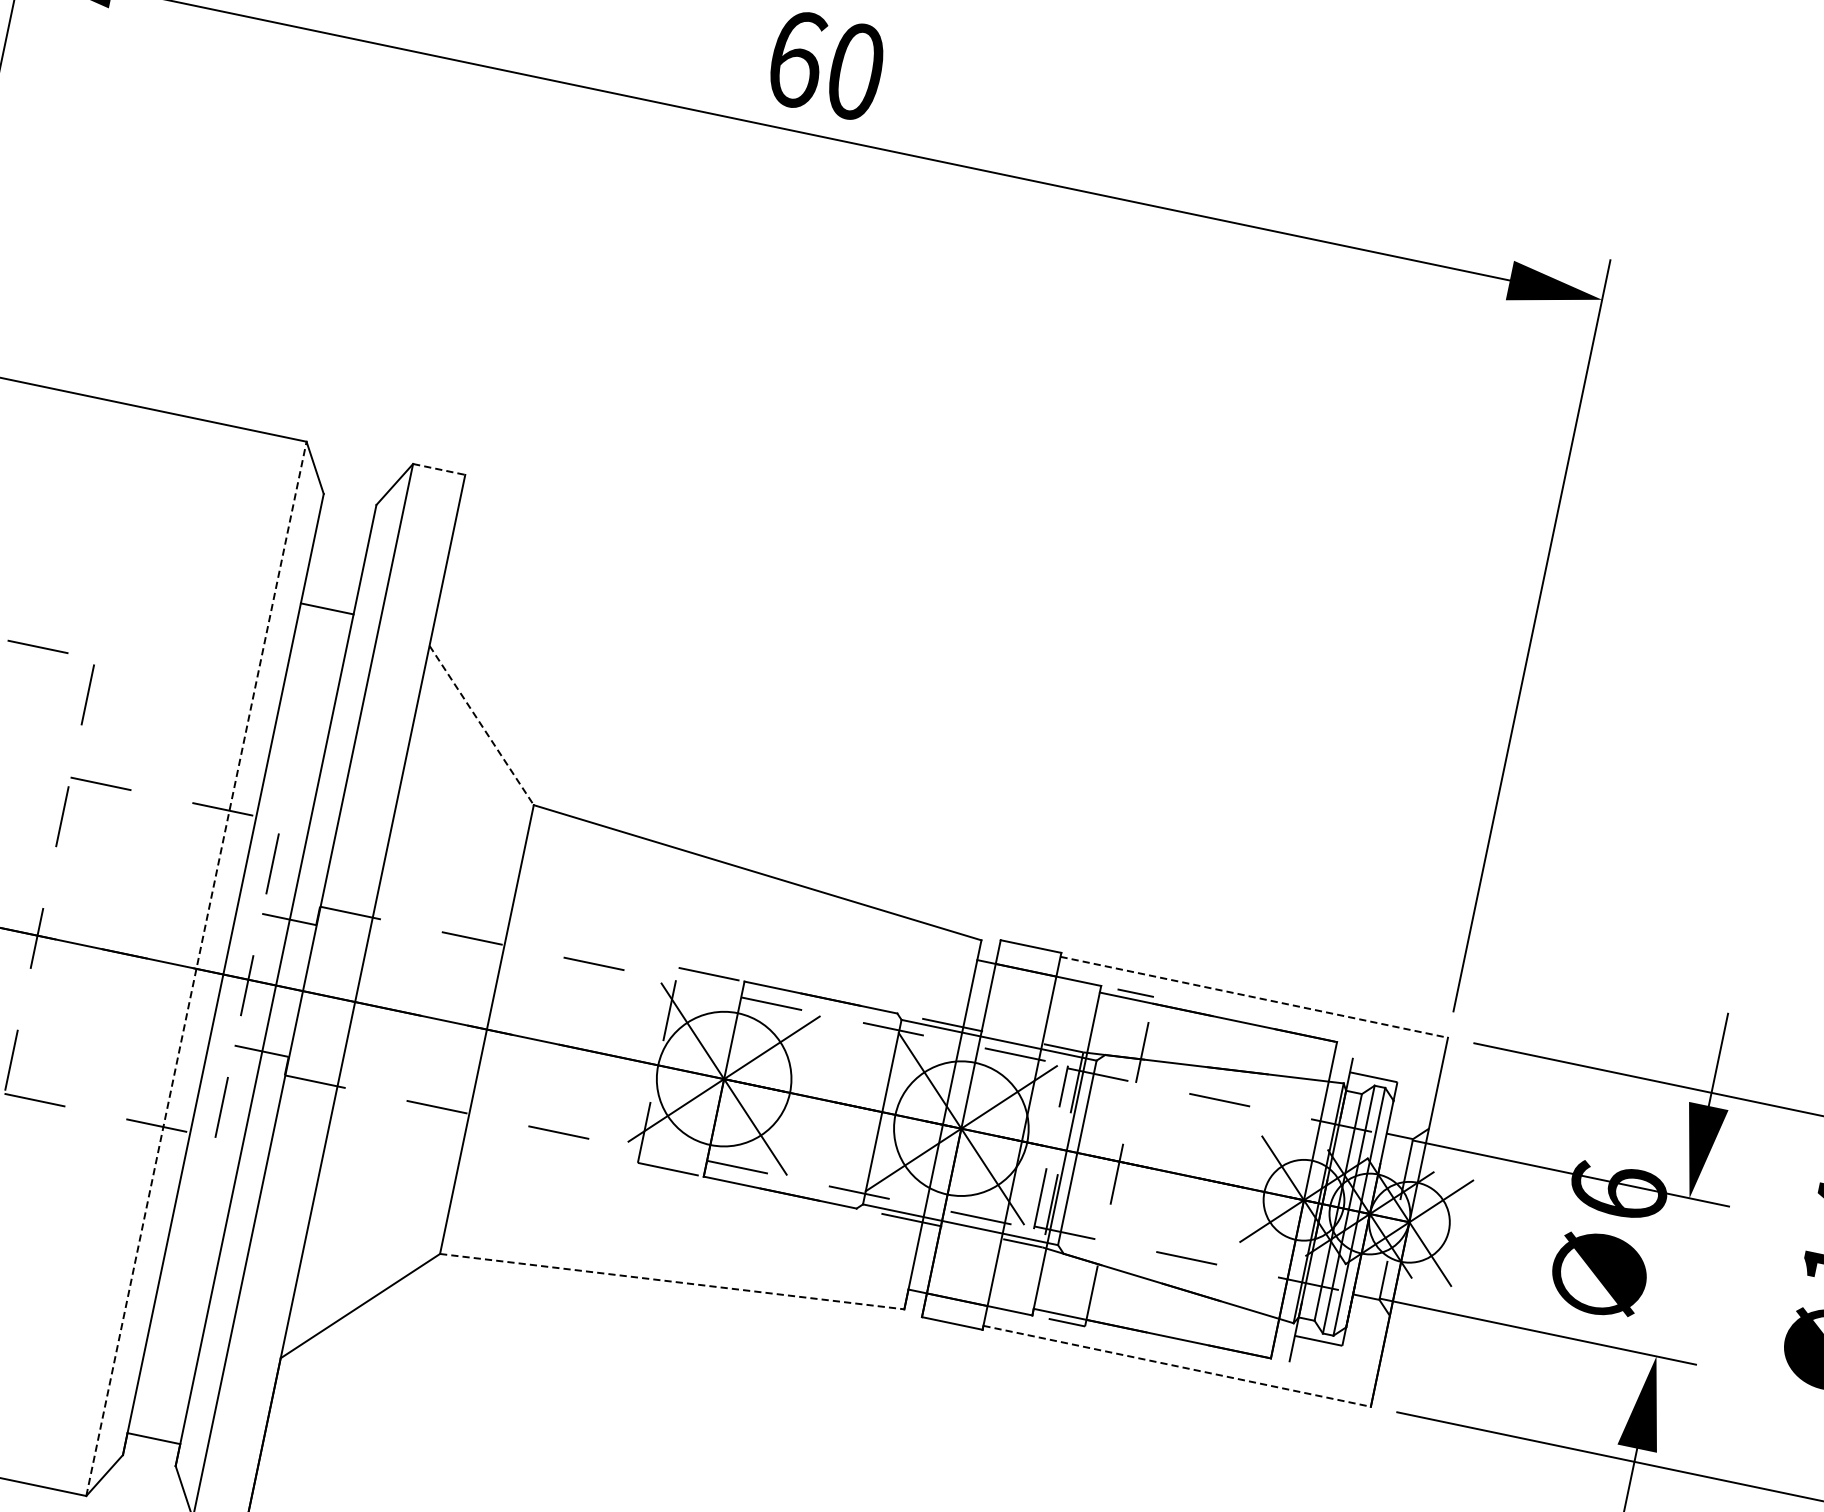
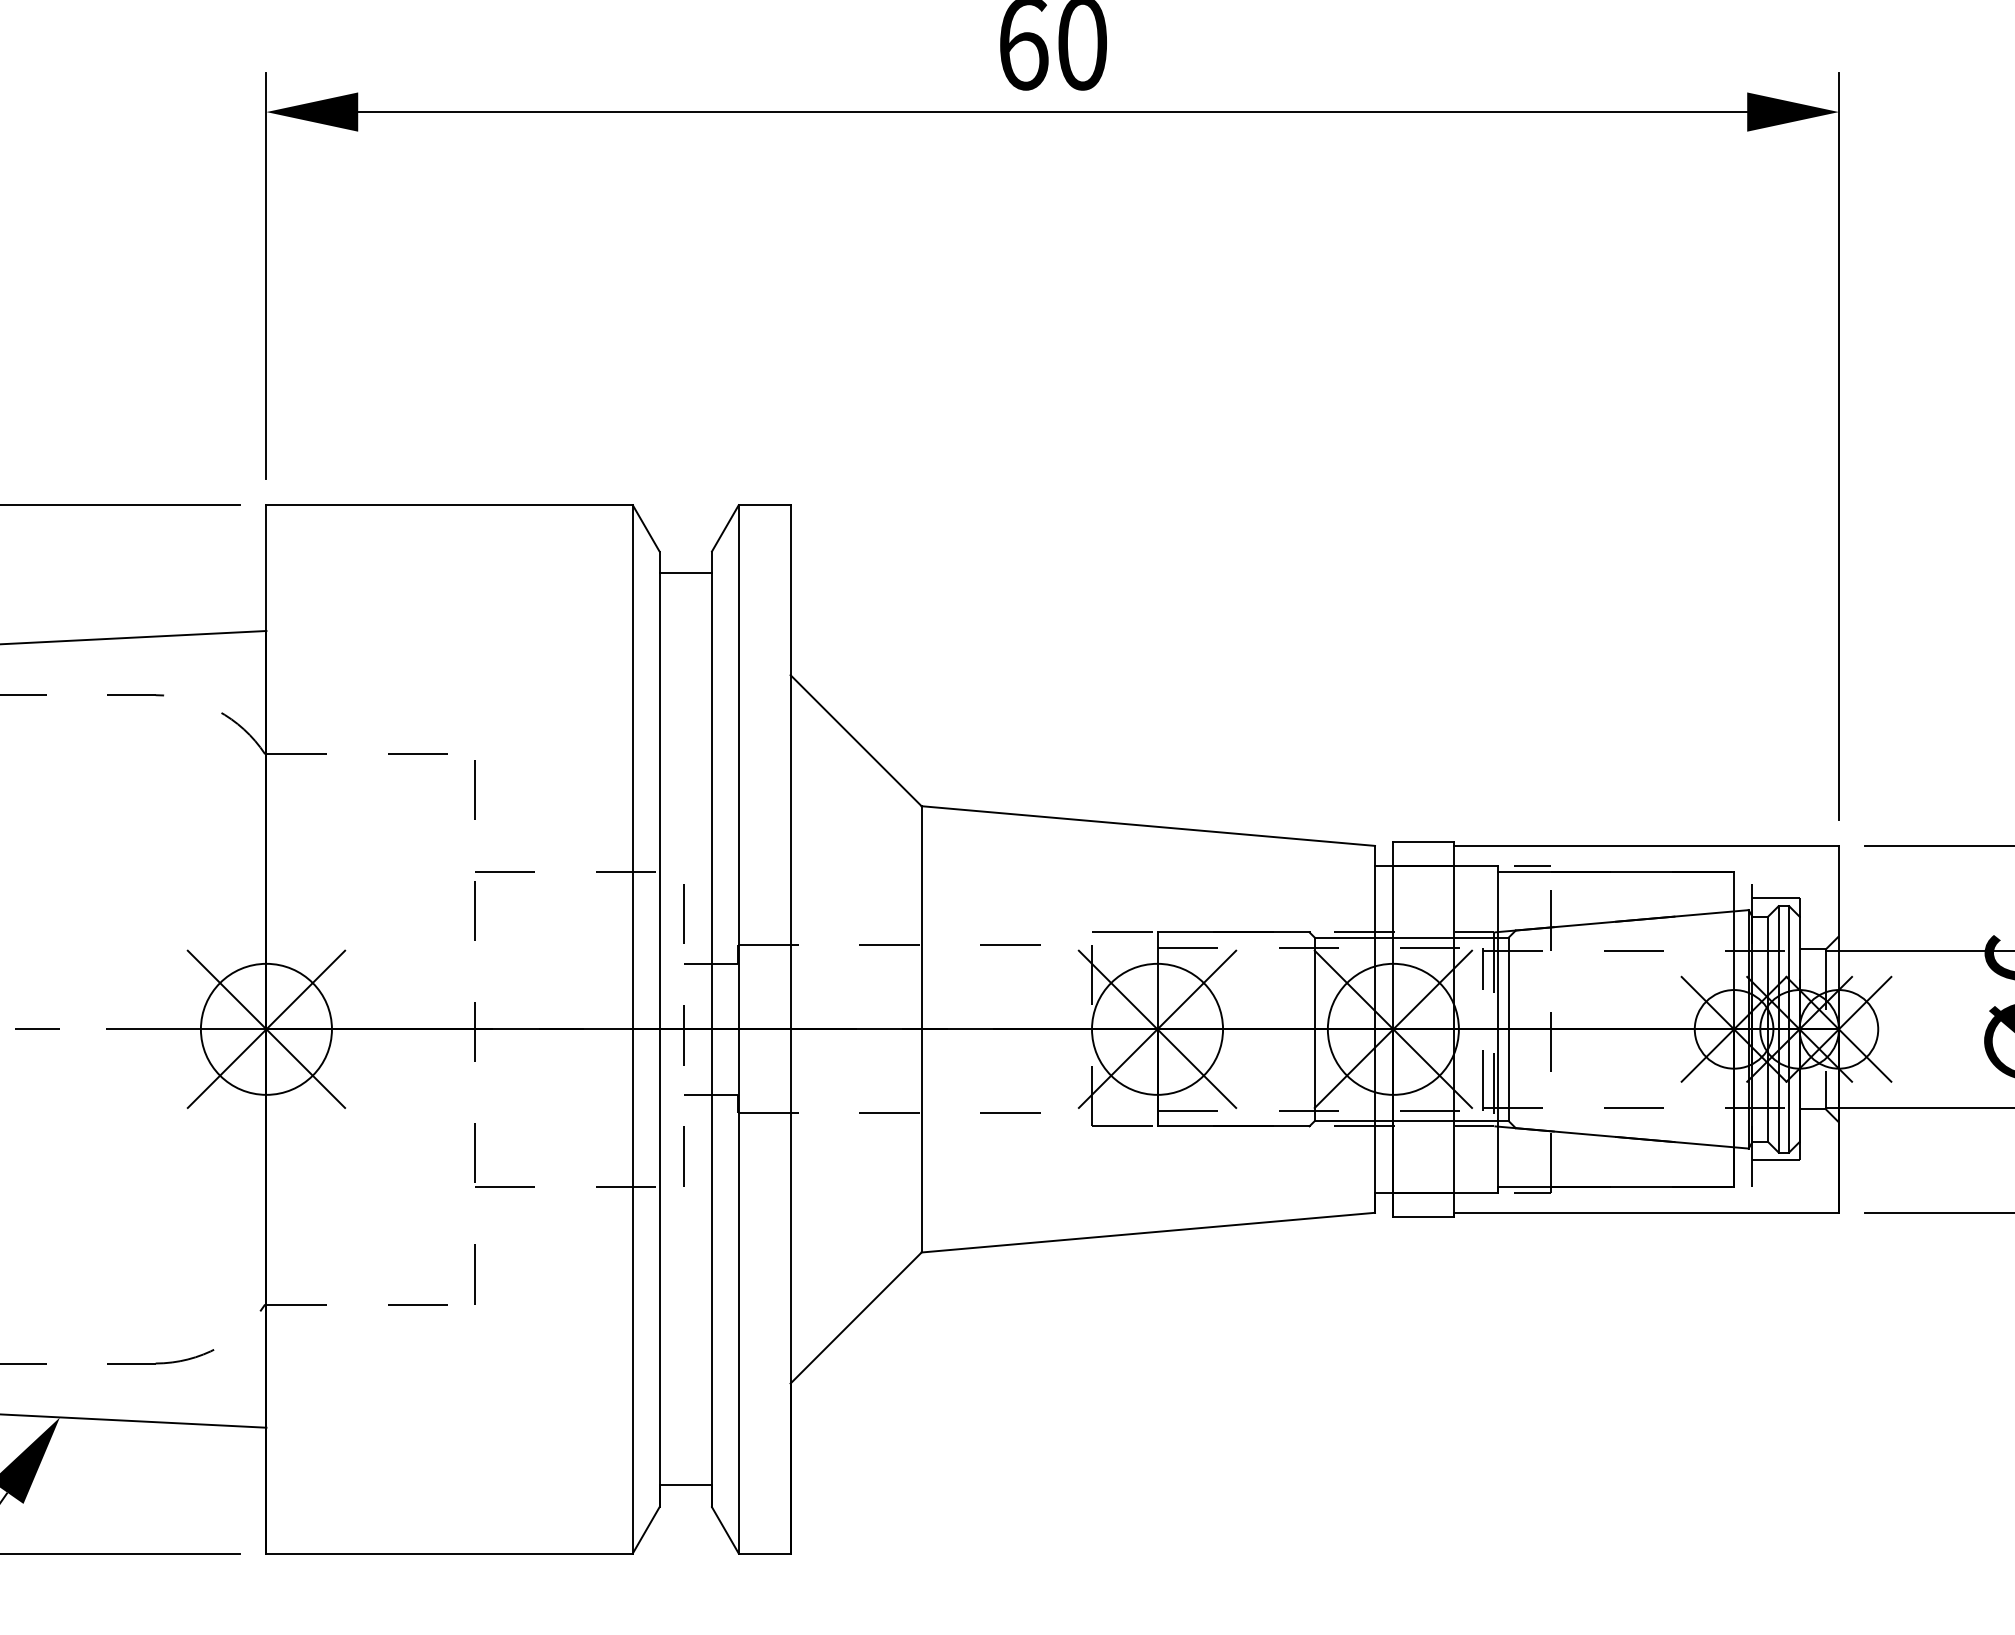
line: (438, 469) -> (764, 505), dashed -> solid
line: (326, 608) -> (685, 573), moved
line: (482, 725) -> (856, 740), dashed -> solid
line: (196, 967) -> (632, 1028), dashed -> solid
line: (1254, 996) -> (1646, 845), dashed -> solid
line: (672, 1281) -> (1148, 1232), dashed -> solid
line: (1177, 1366) -> (1646, 1212), dashed -> solid

